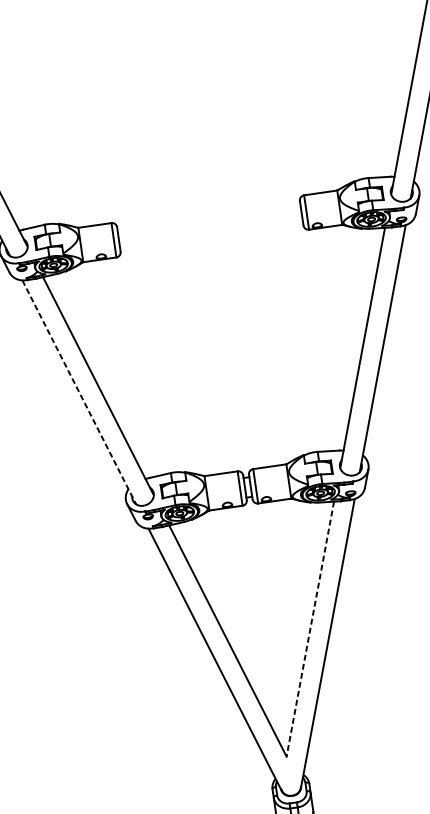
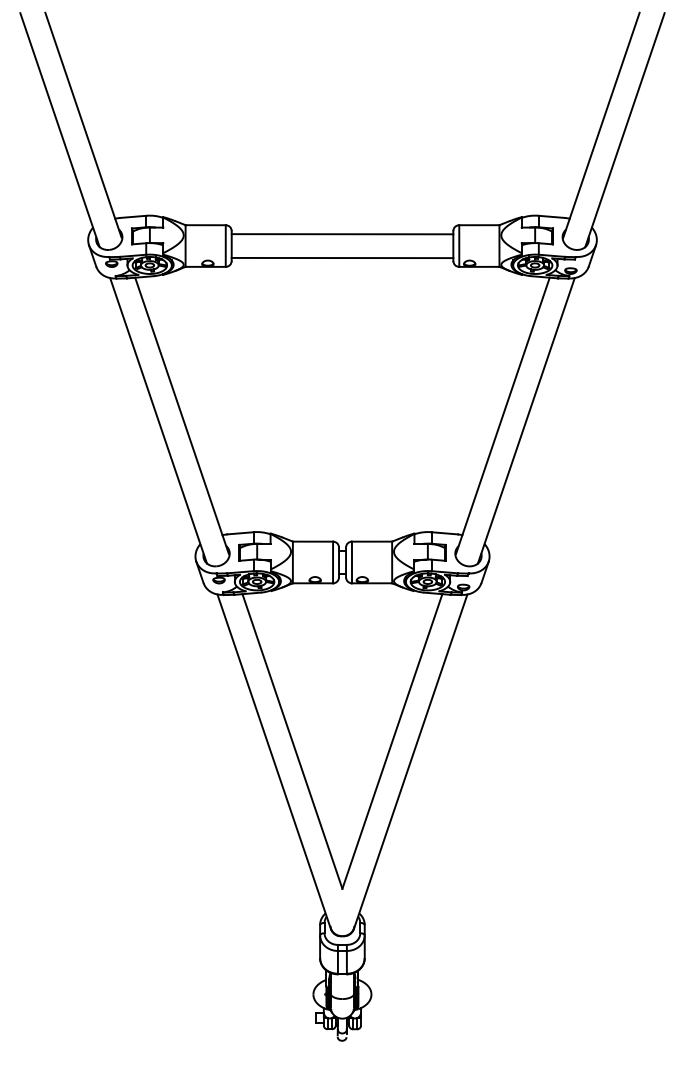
line: (208, 216) -> (342, 234), added
line: (211, 235) -> (342, 257), added
line: (79, 392) -> (158, 420), dashed -> solid
line: (310, 629) -> (392, 741), dashed -> solid

